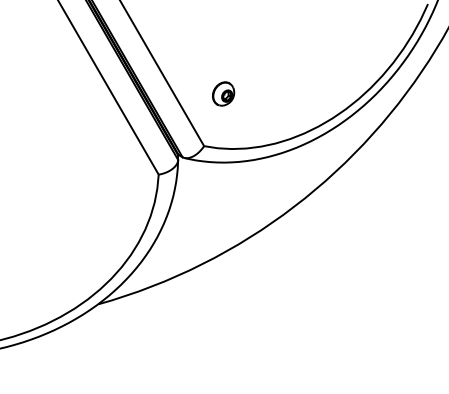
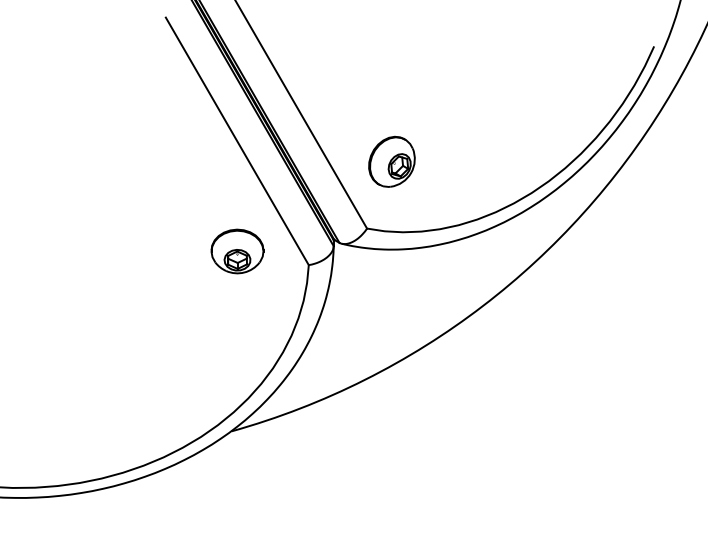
part: (223, 93) -> (391, 161), size x1.67
part: (103, 164) -> (237, 251), added

